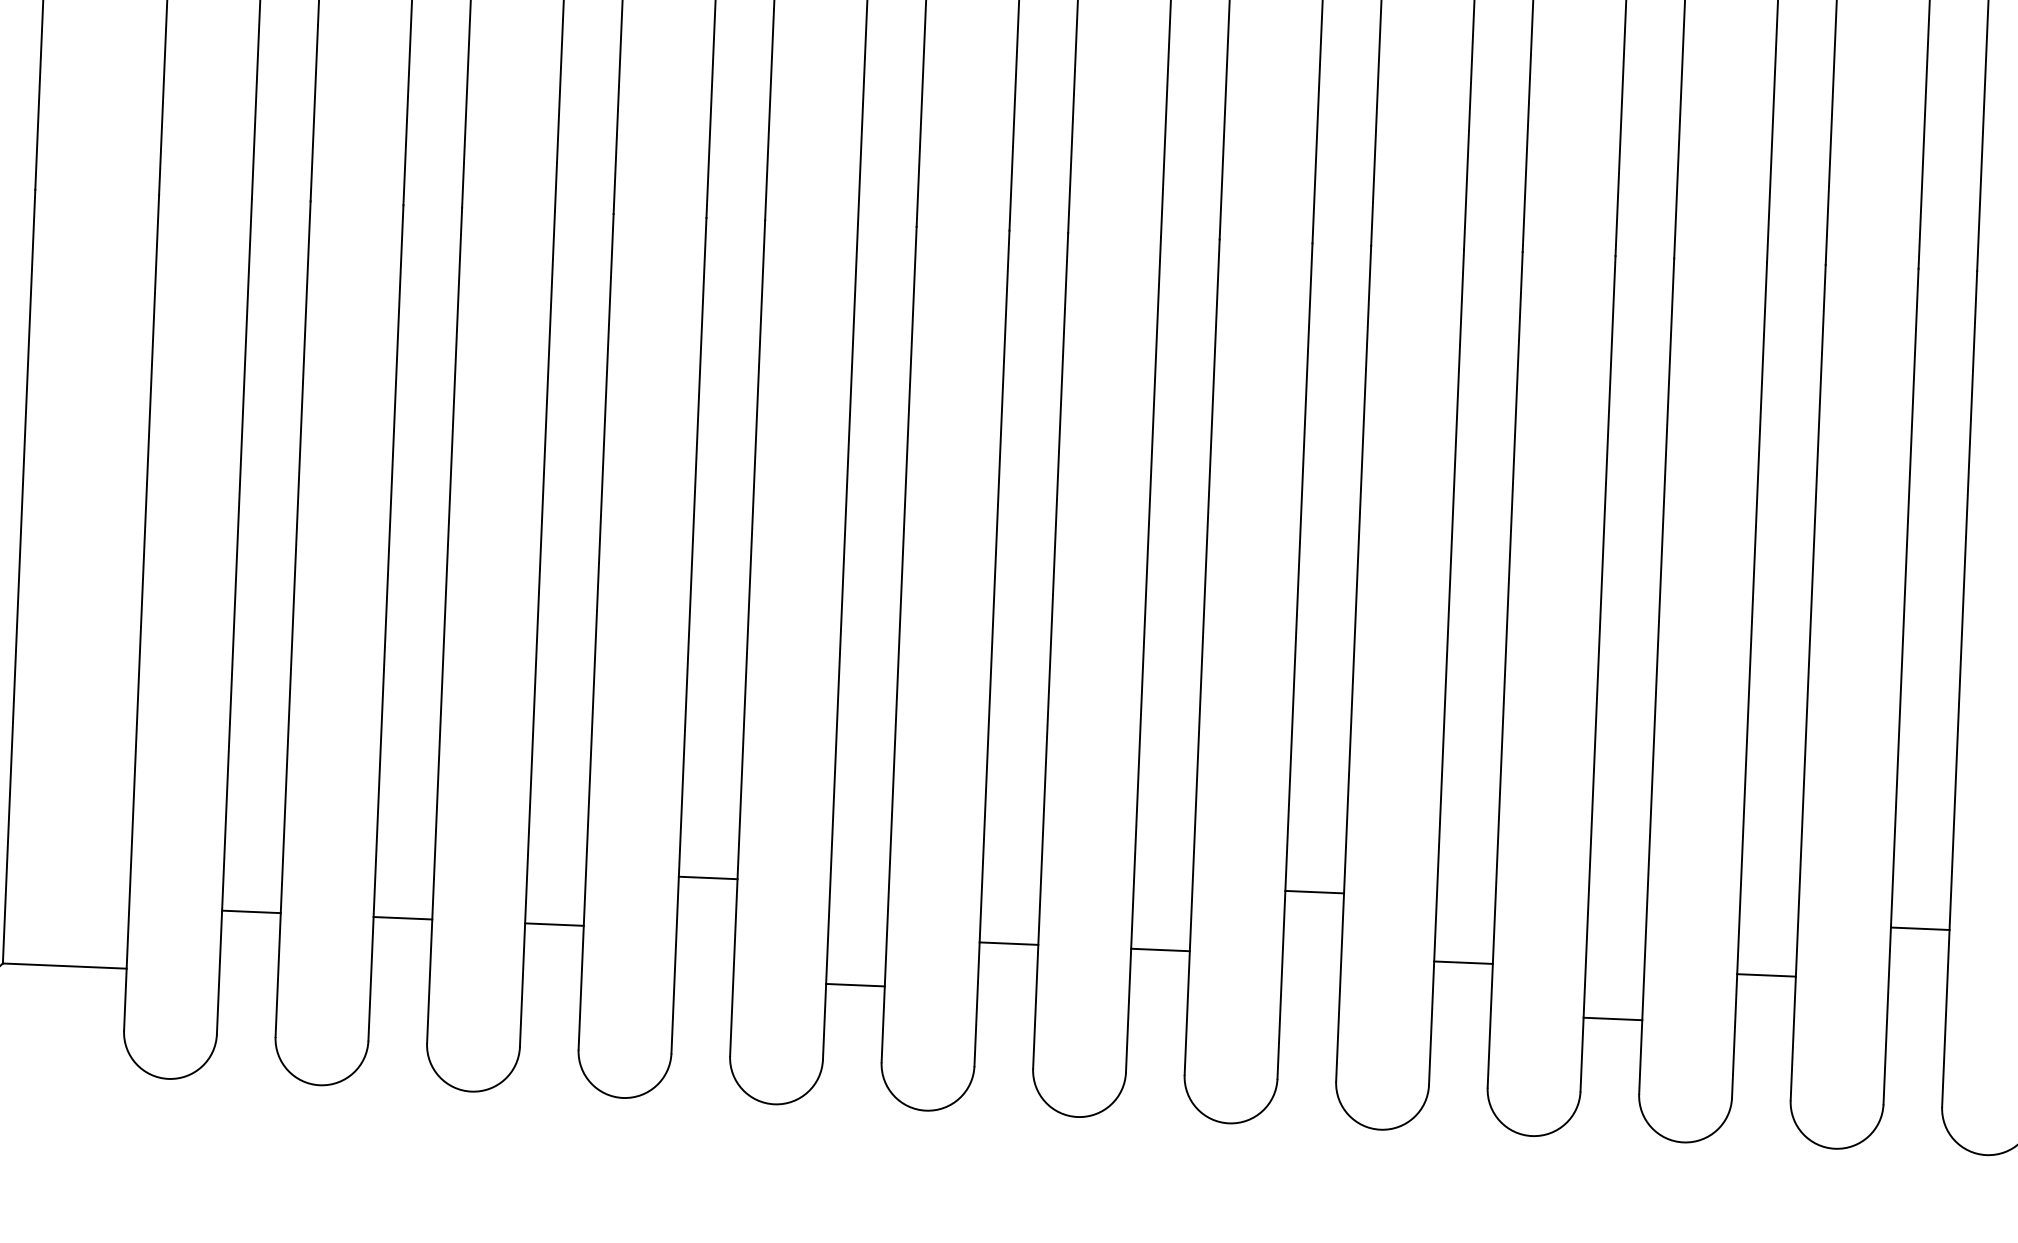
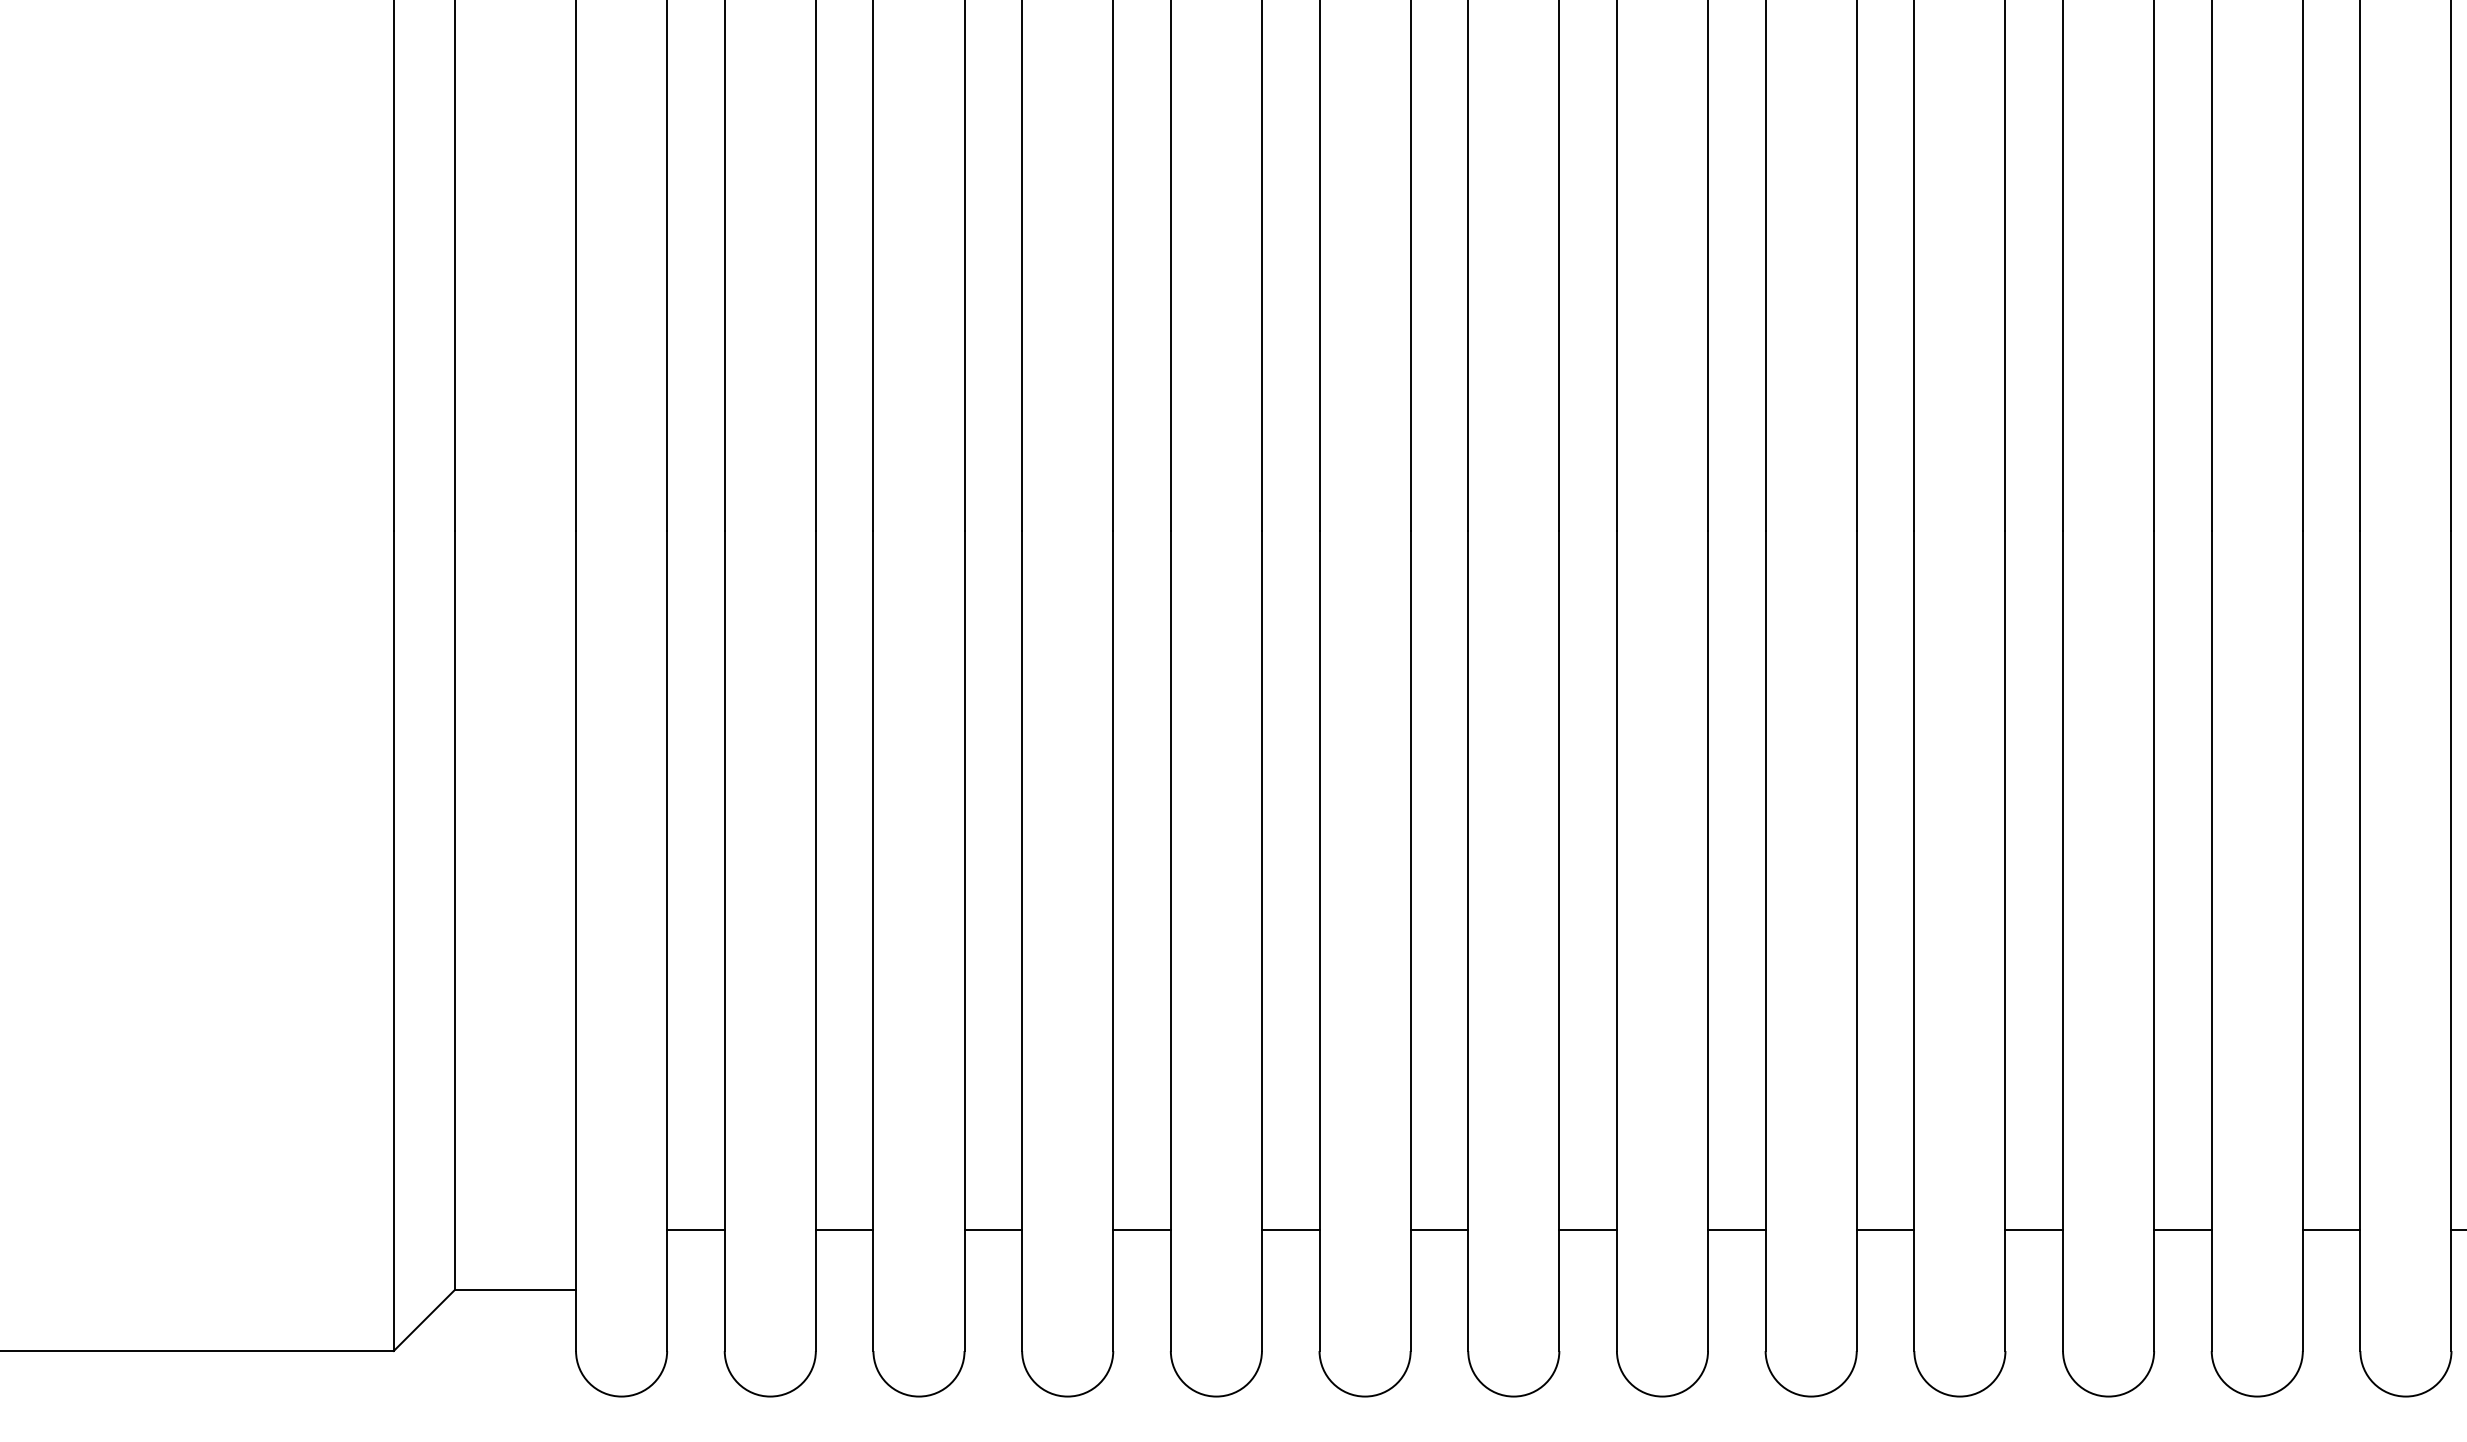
line: (707, 877) -> (1141, 1229), moved
line: (1314, 892) -> (1736, 1229), moved
line: (1920, 928) -> (2331, 1229), moved
line: (855, 985) -> (1290, 1229), moved
line: (1613, 1018) -> (2034, 1229), moved

